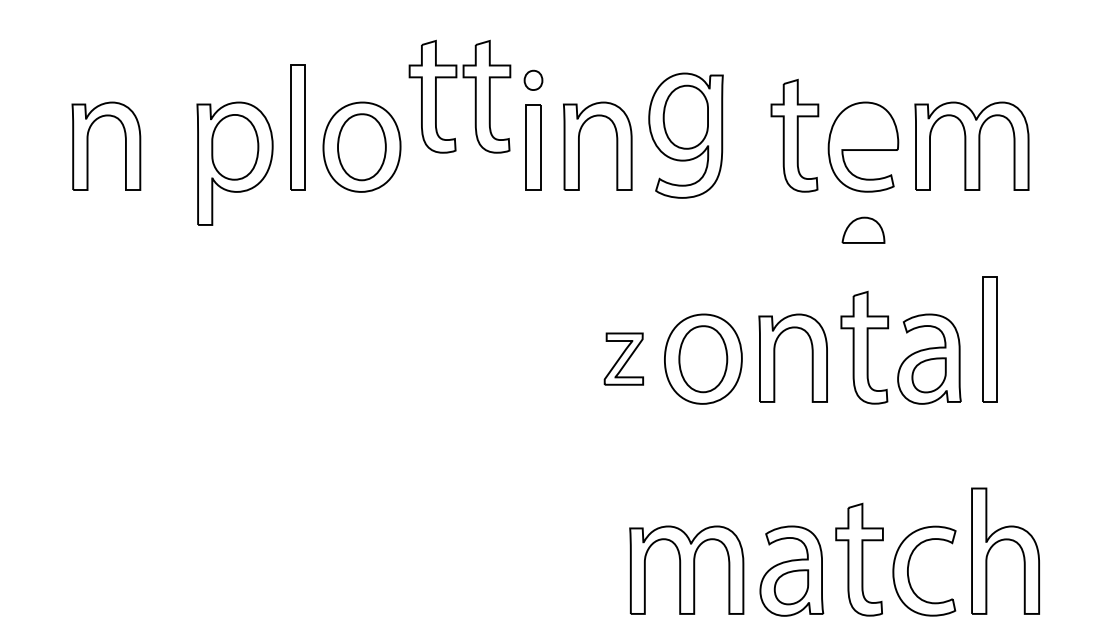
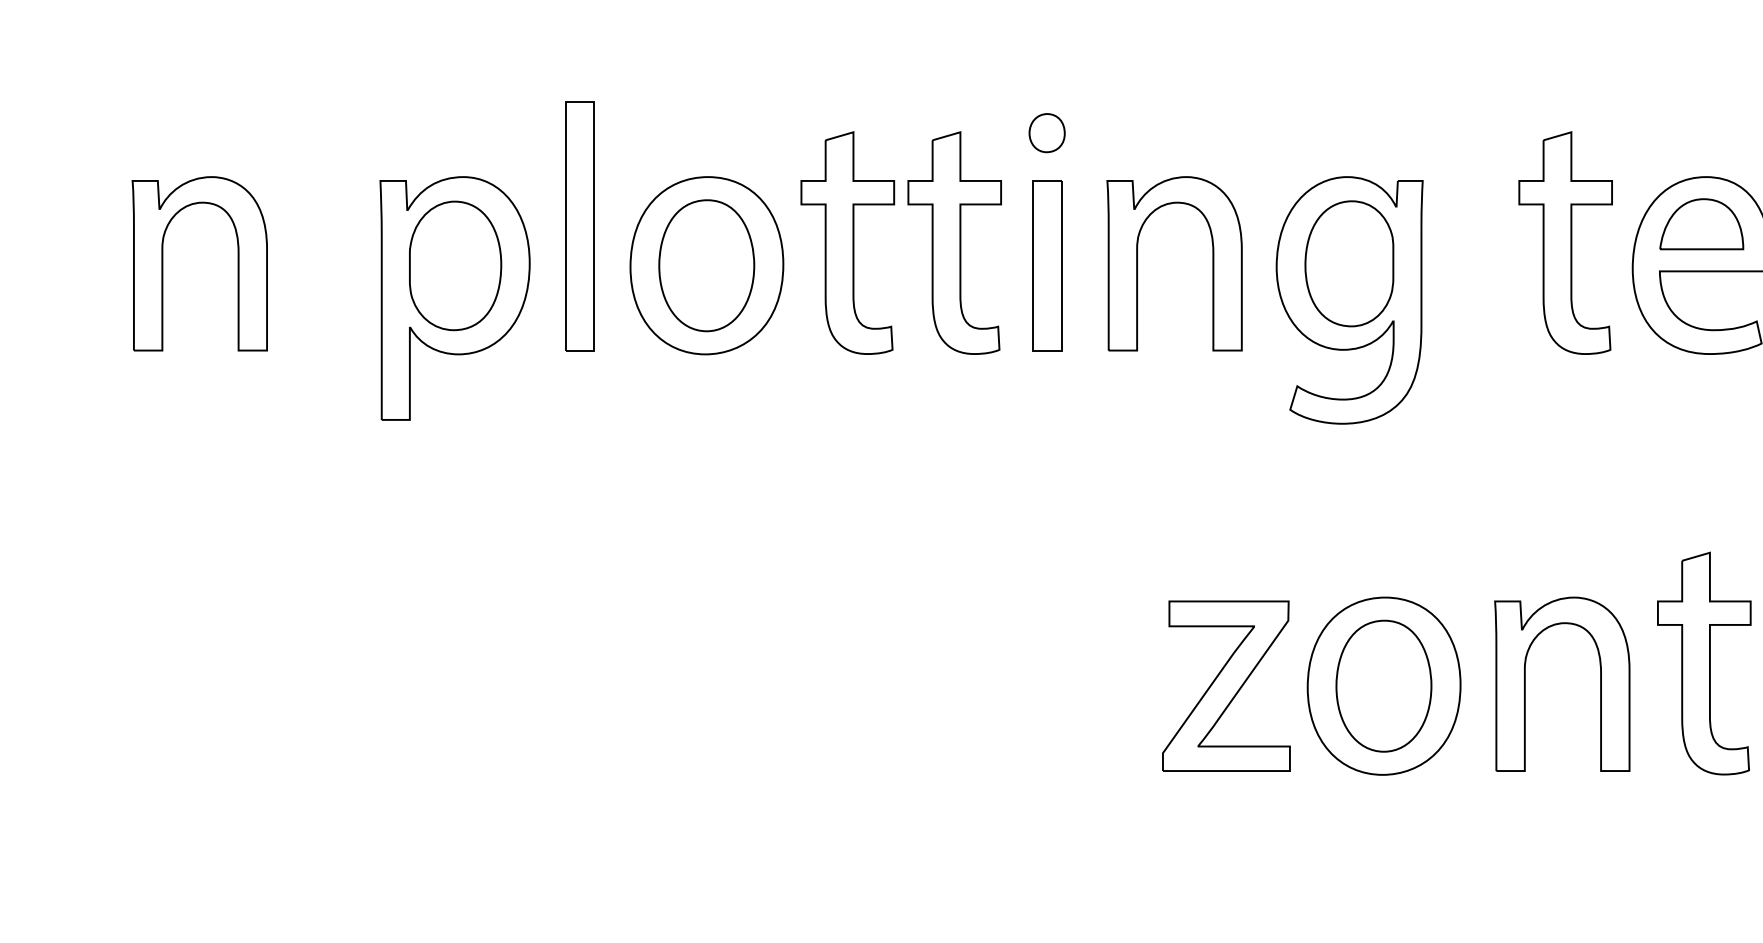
part: (474, 96) -> (930, 242), moved
part: (685, 135) -> (1348, 299), moved
part: (863, 229) -> (1701, 222), moved
part: (623, 358) -> (1225, 684), size x1.67

